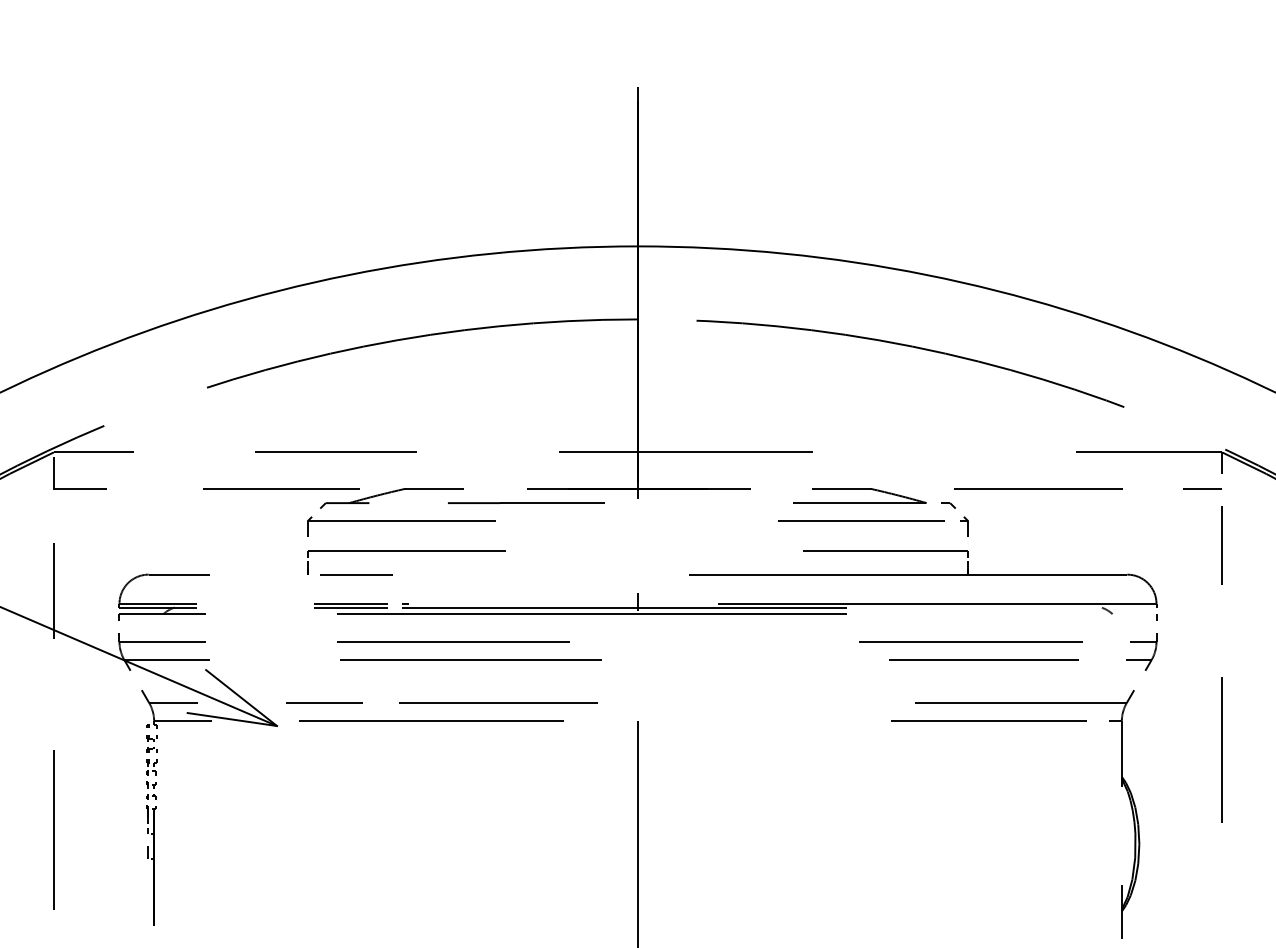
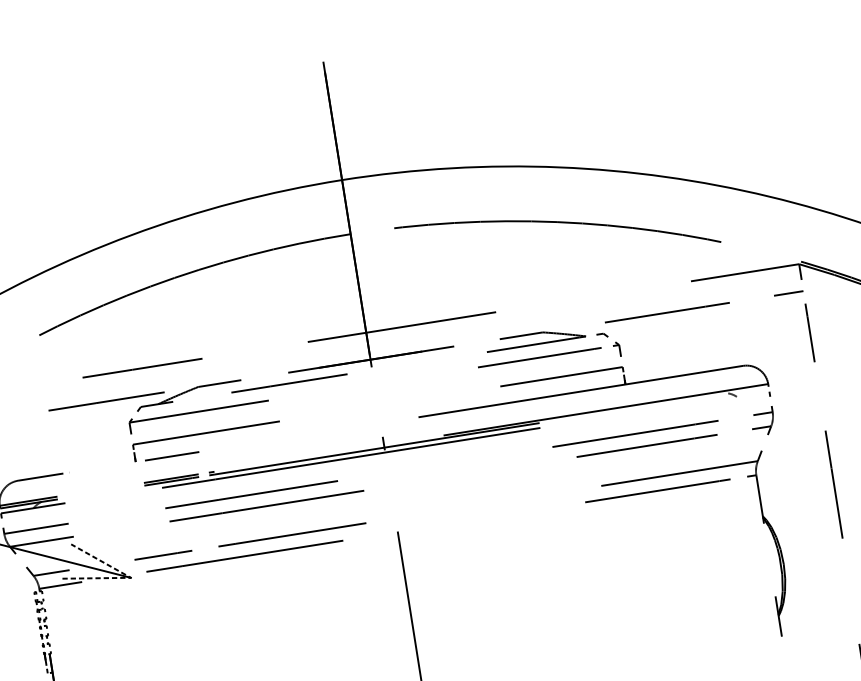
line: (277, 726) -> (131, 578), solid -> dashed

